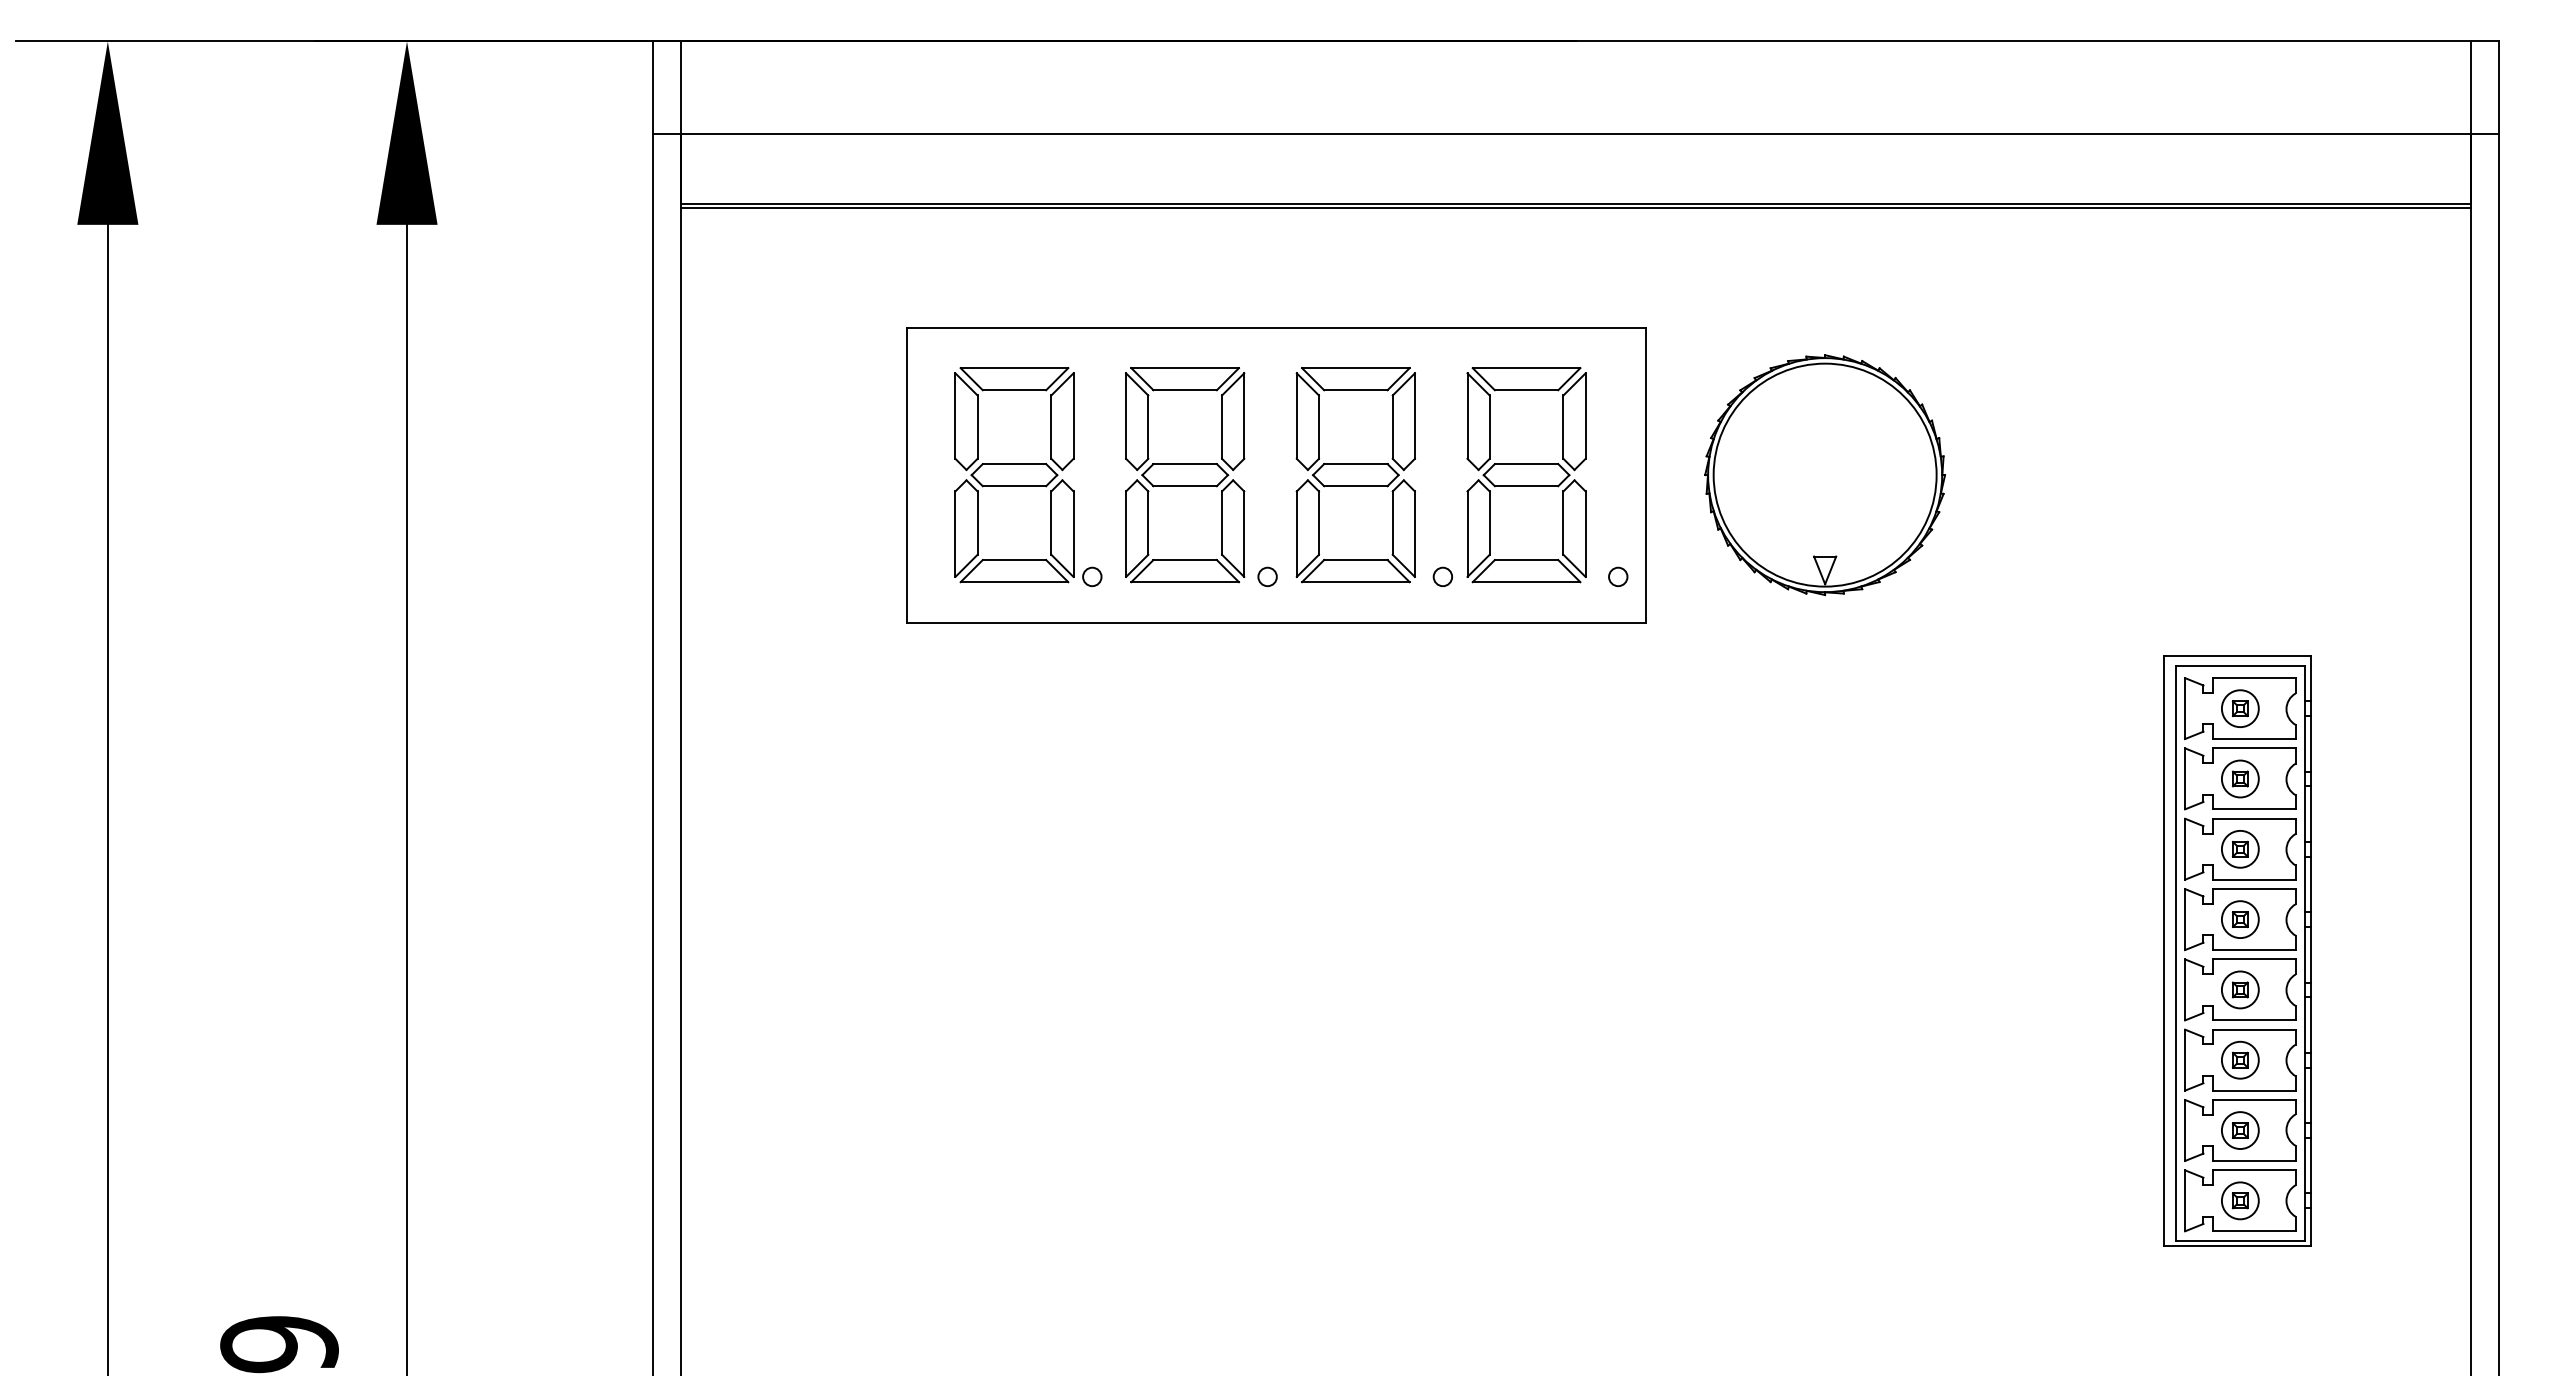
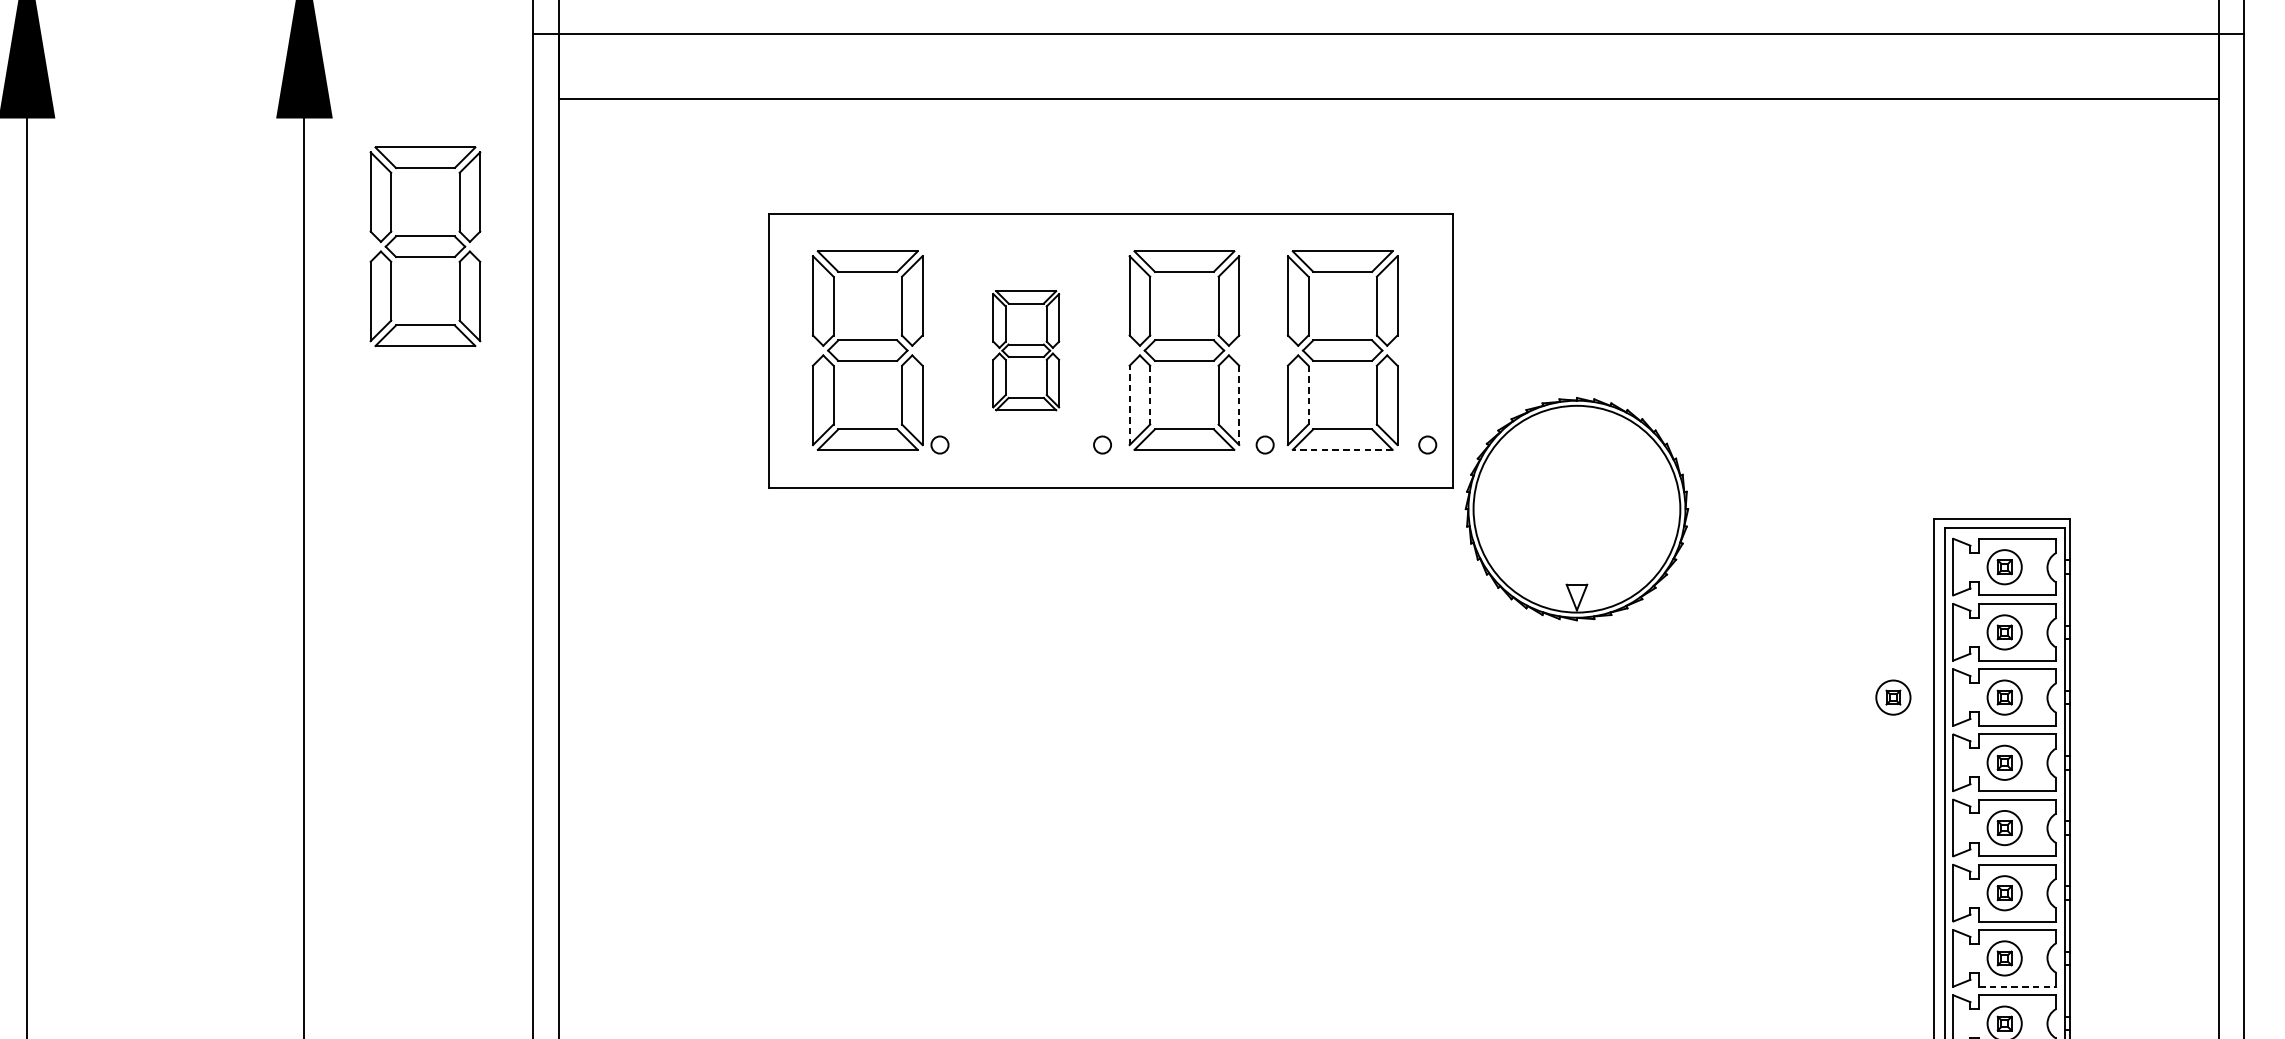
line: (1576, 207) -> (1389, 102), removed
part: (537, 363) -> (425, 247), added
part: (1185, 475) -> (1026, 350), size x0.6
part: (1824, 475) -> (1576, 509), moved
line: (1318, 523) -> (1149, 395), solid -> dashed
line: (1489, 523) -> (1308, 395), solid -> dashed
line: (1296, 534) -> (1129, 405), solid -> dashed
line: (1414, 534) -> (1238, 405), solid -> dashed
line: (1526, 582) -> (1342, 450), solid -> dashed
part: (2120, 849) -> (1893, 697), added
line: (2254, 1161) -> (2017, 987), solid -> dashed

